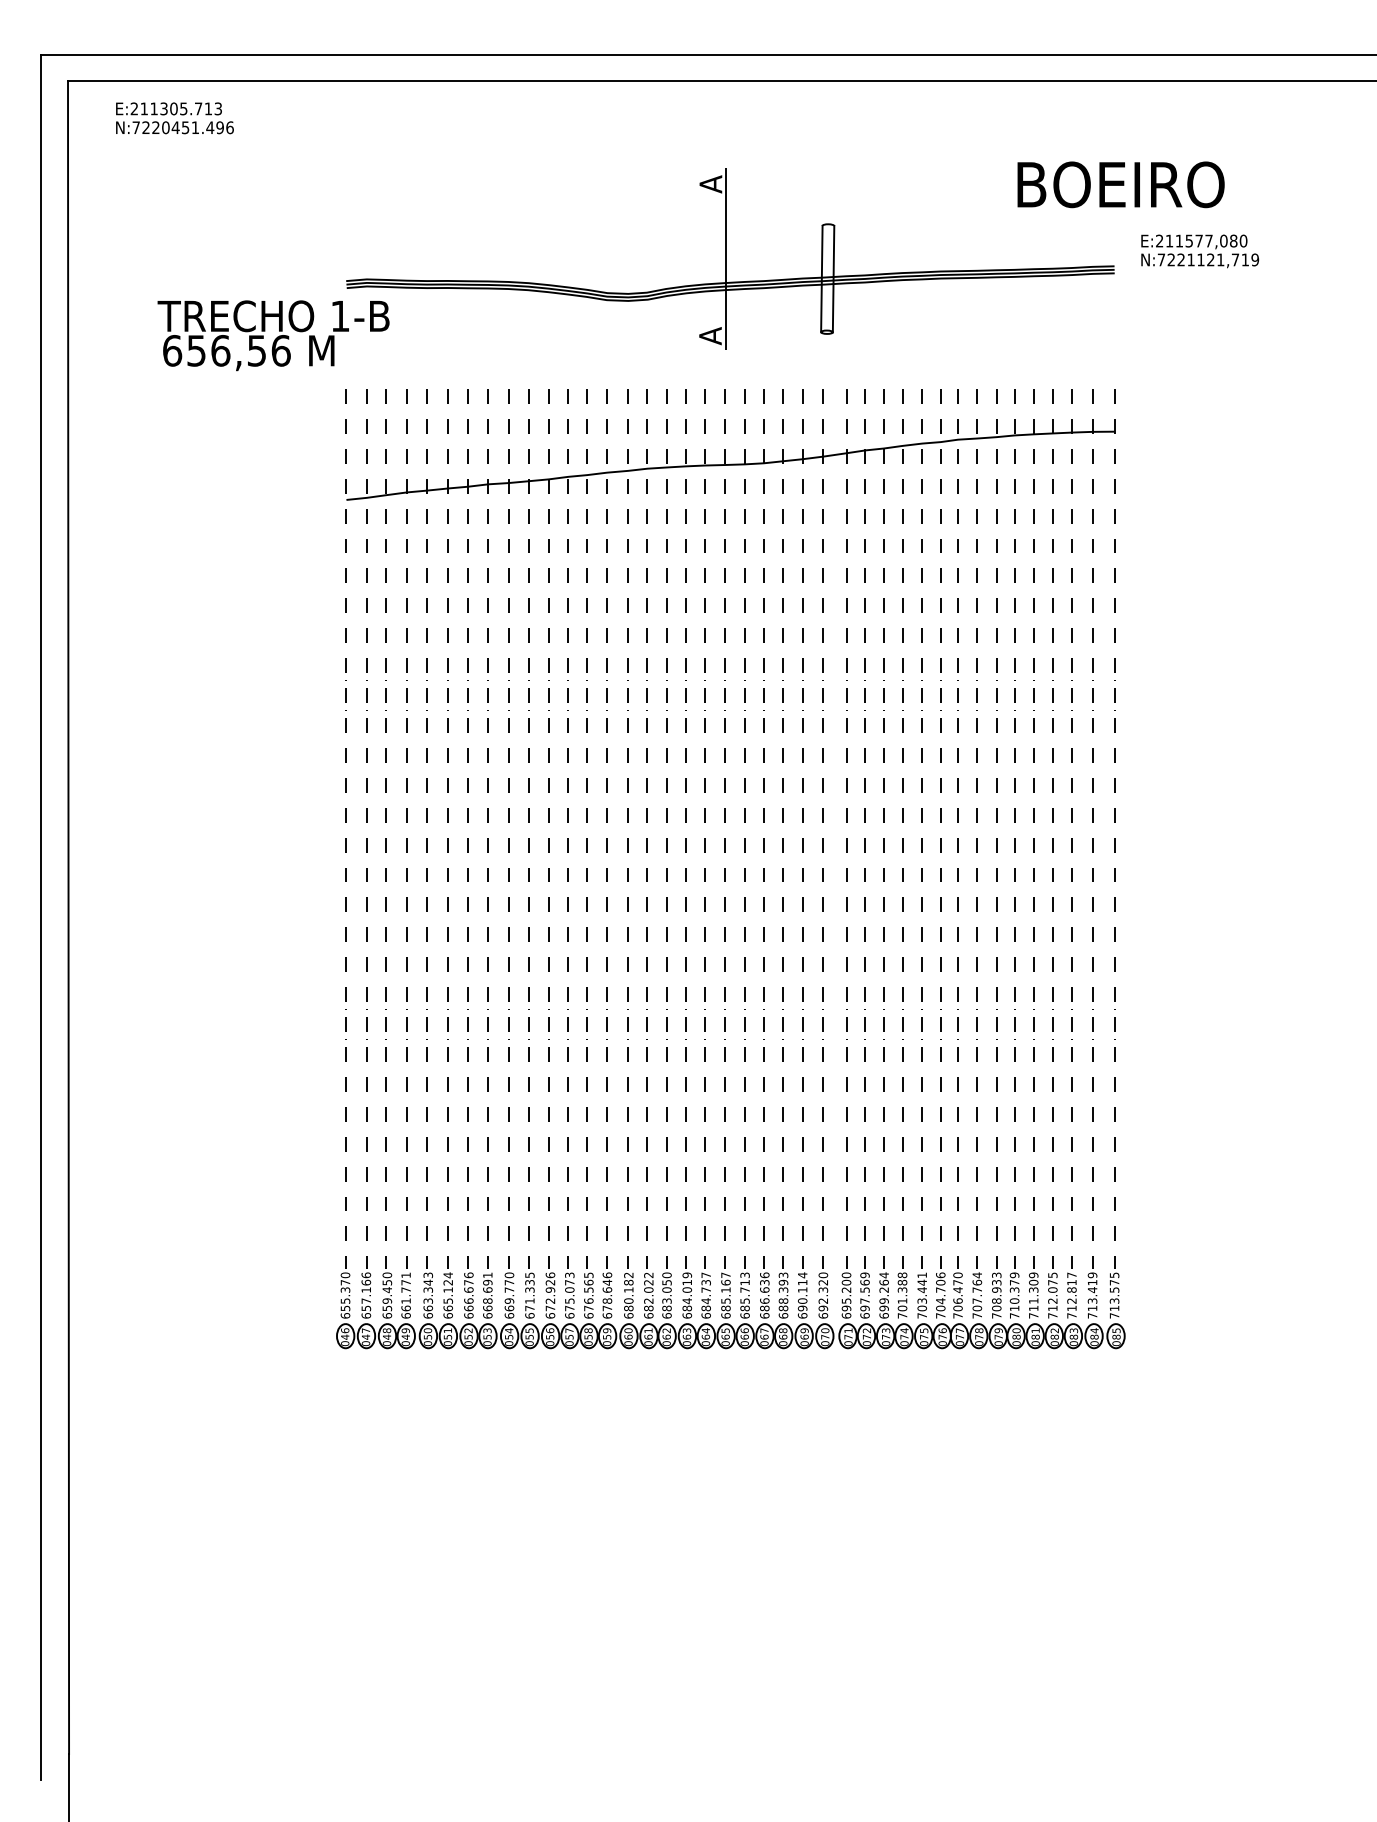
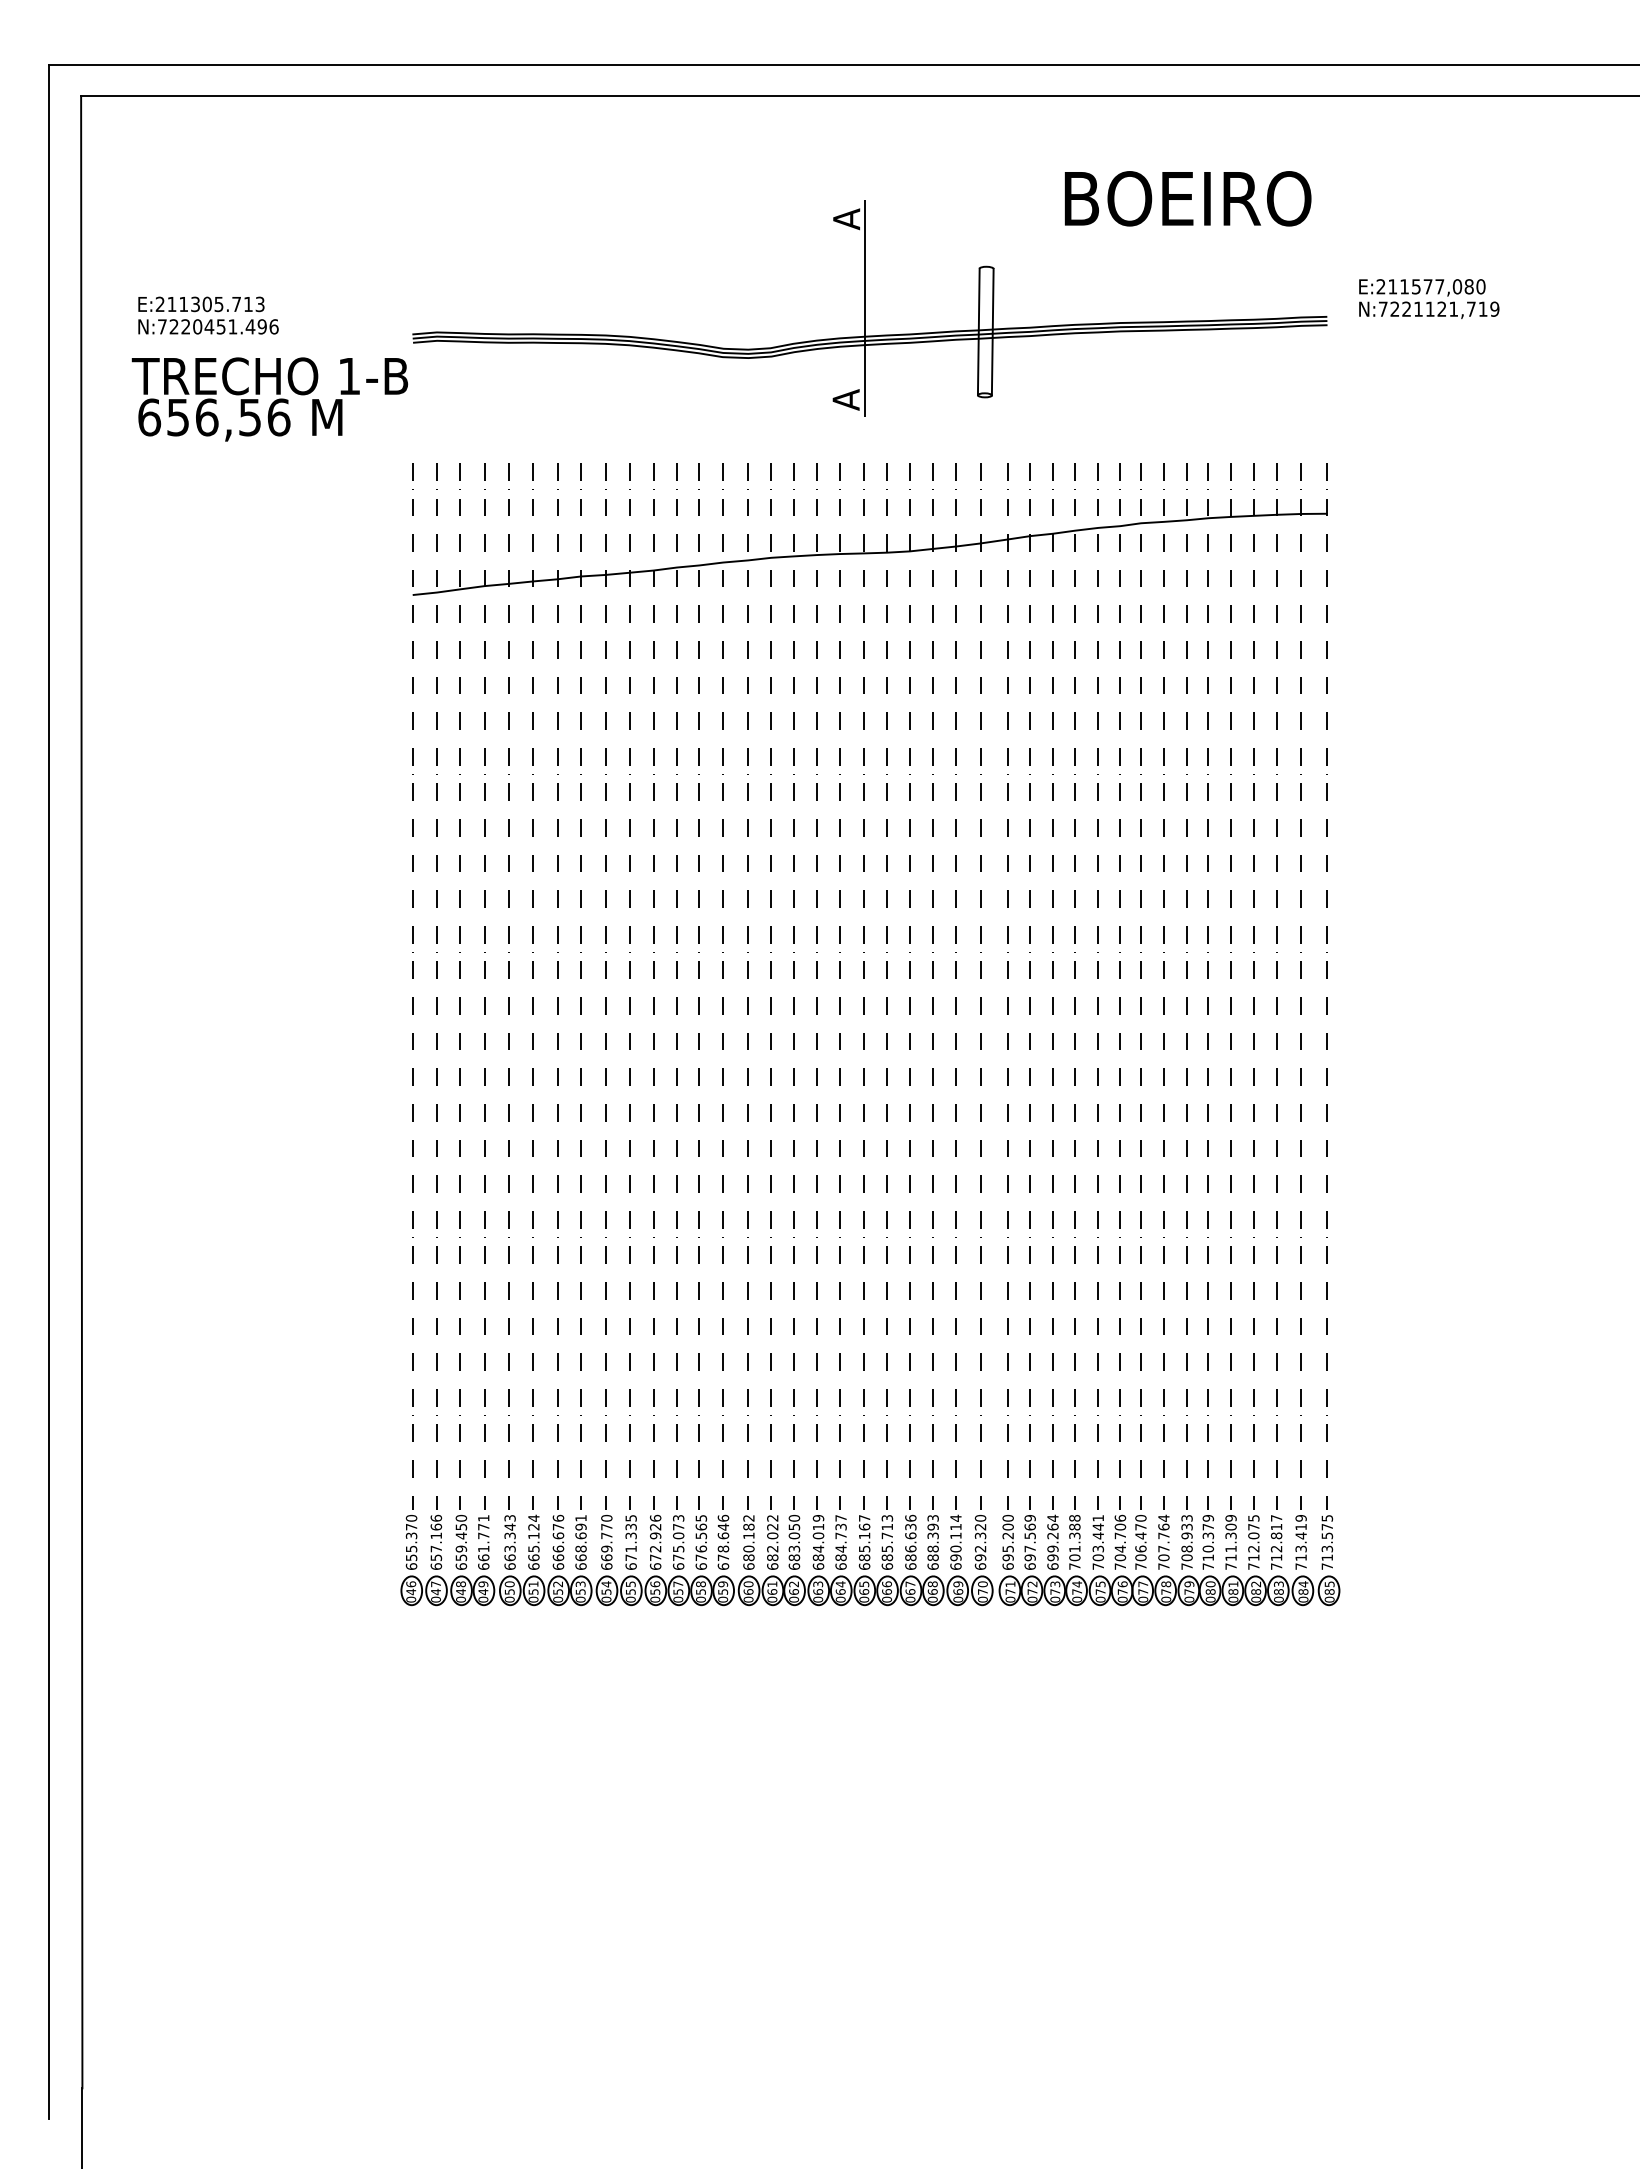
text: (174, 118) -> (208, 315), moved
text: (1120, 184) -> (1187, 198), moved
text: (273, 335) -> (269, 399), moved

